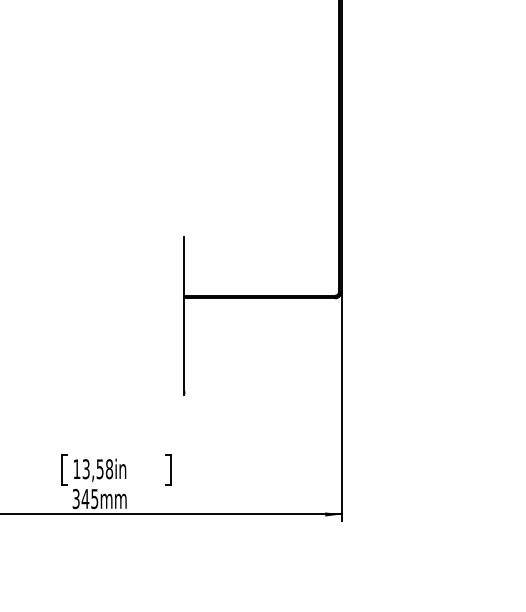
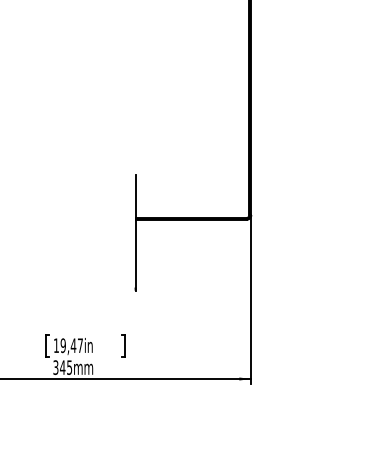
text: (97, 468) -> (71, 345), 13,58in -> 19,47in

